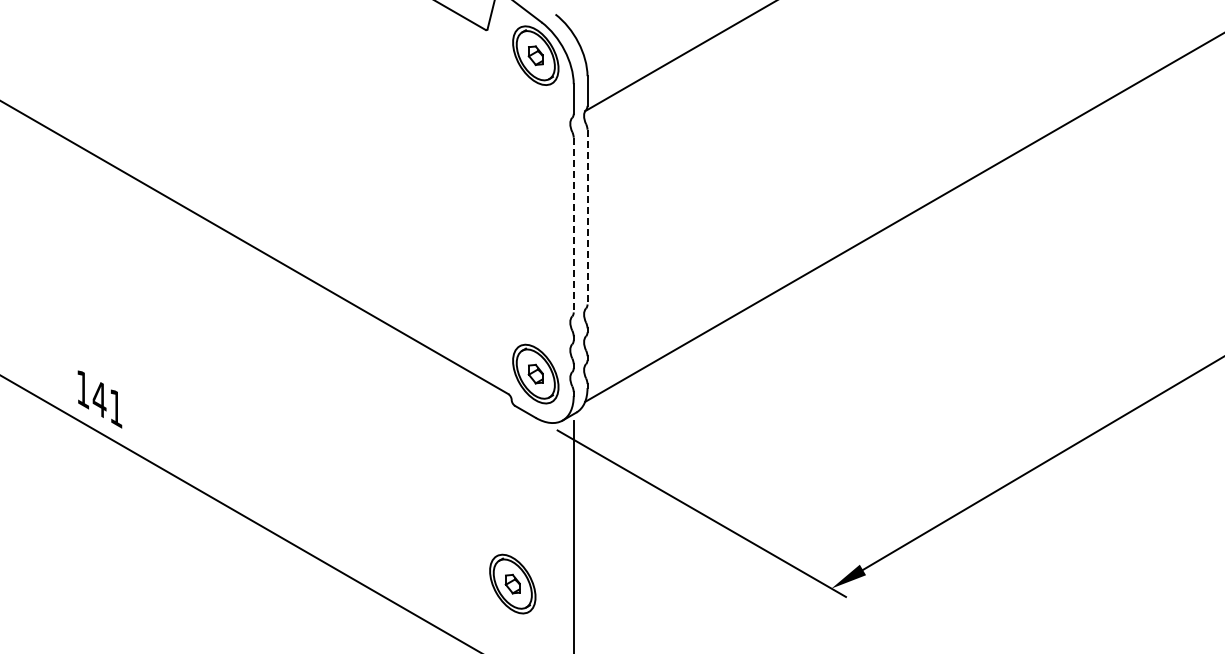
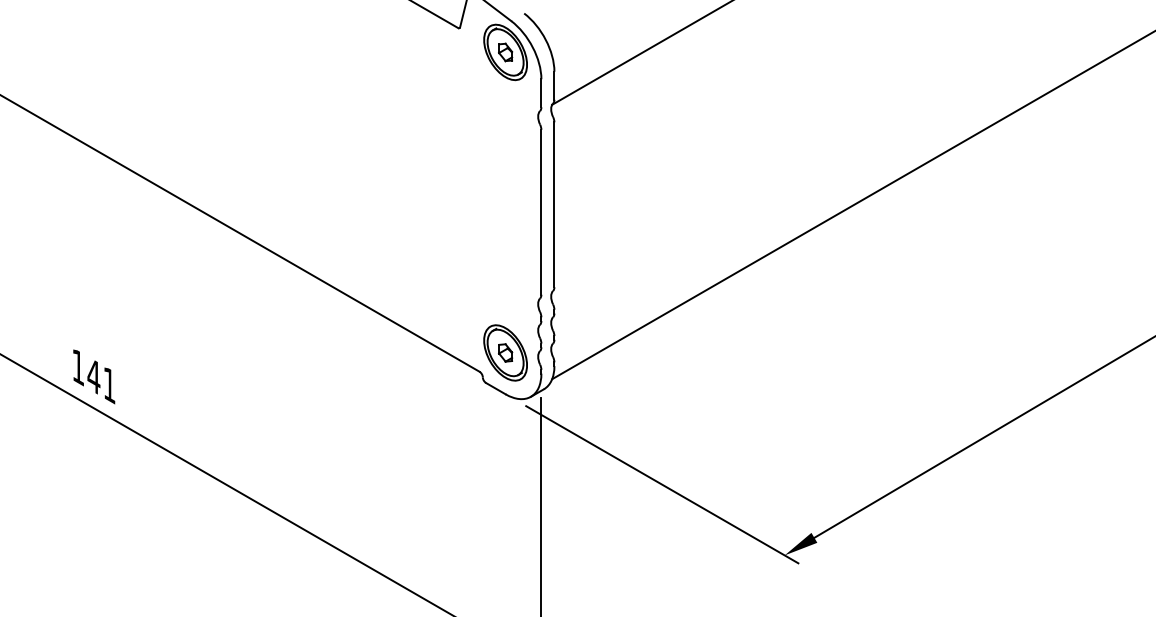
line: (587, 217) -> (554, 205), dashed -> solid
line: (573, 225) -> (541, 212), dashed -> solid
part: (512, 583) -> (483, 550), removed

